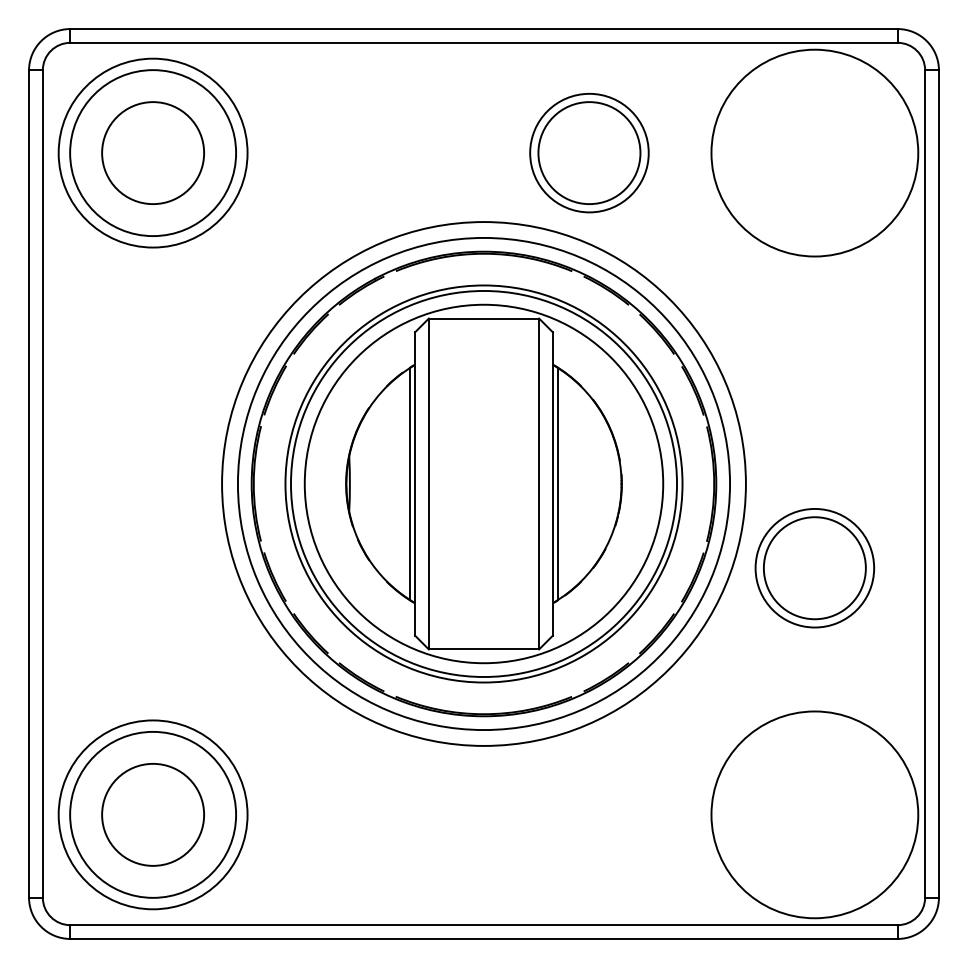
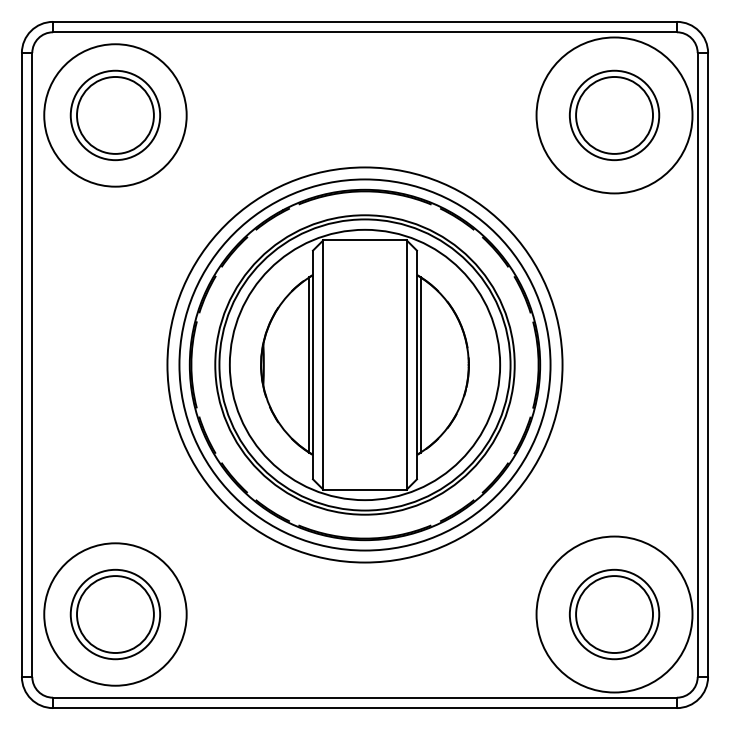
circle: (153, 153) -> (115, 115), size x0.71
part: (589, 153) -> (614, 115), moved
part: (814, 568) -> (614, 614), moved
circle: (153, 814) -> (115, 614), size x0.71

